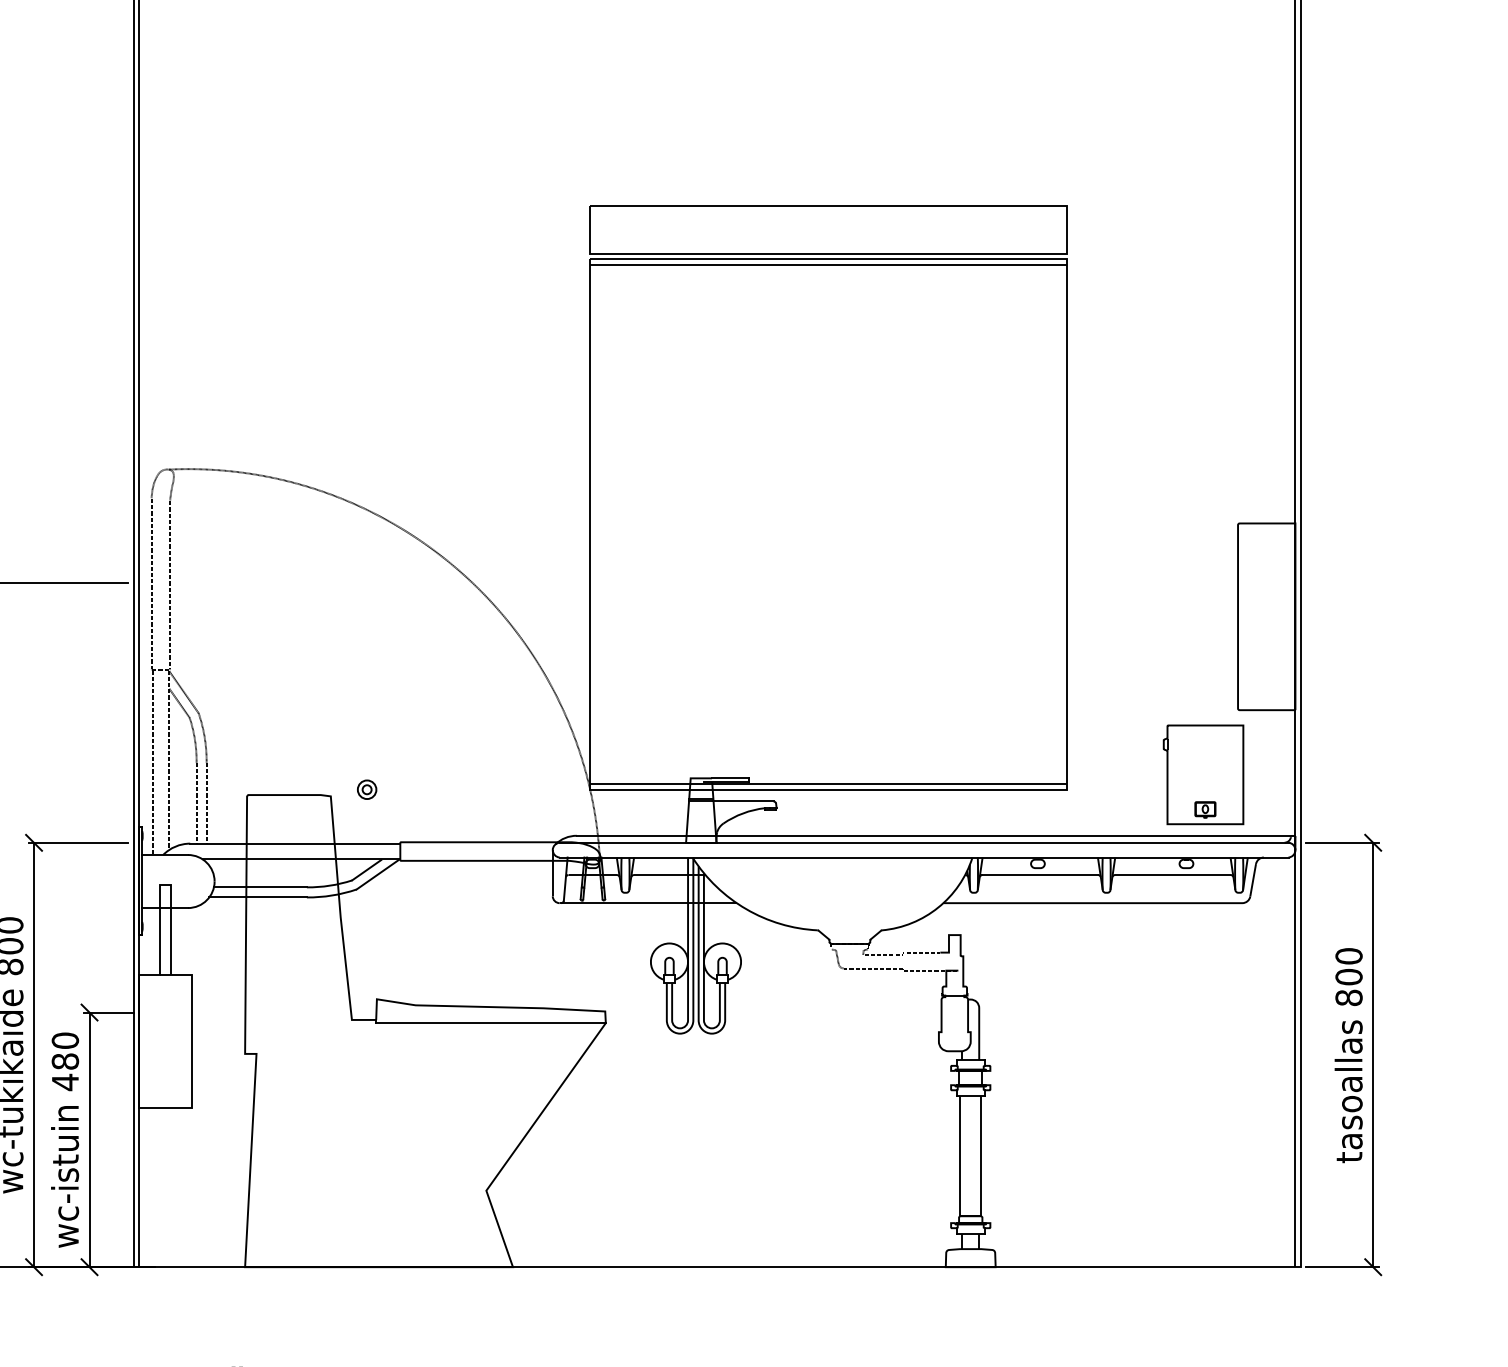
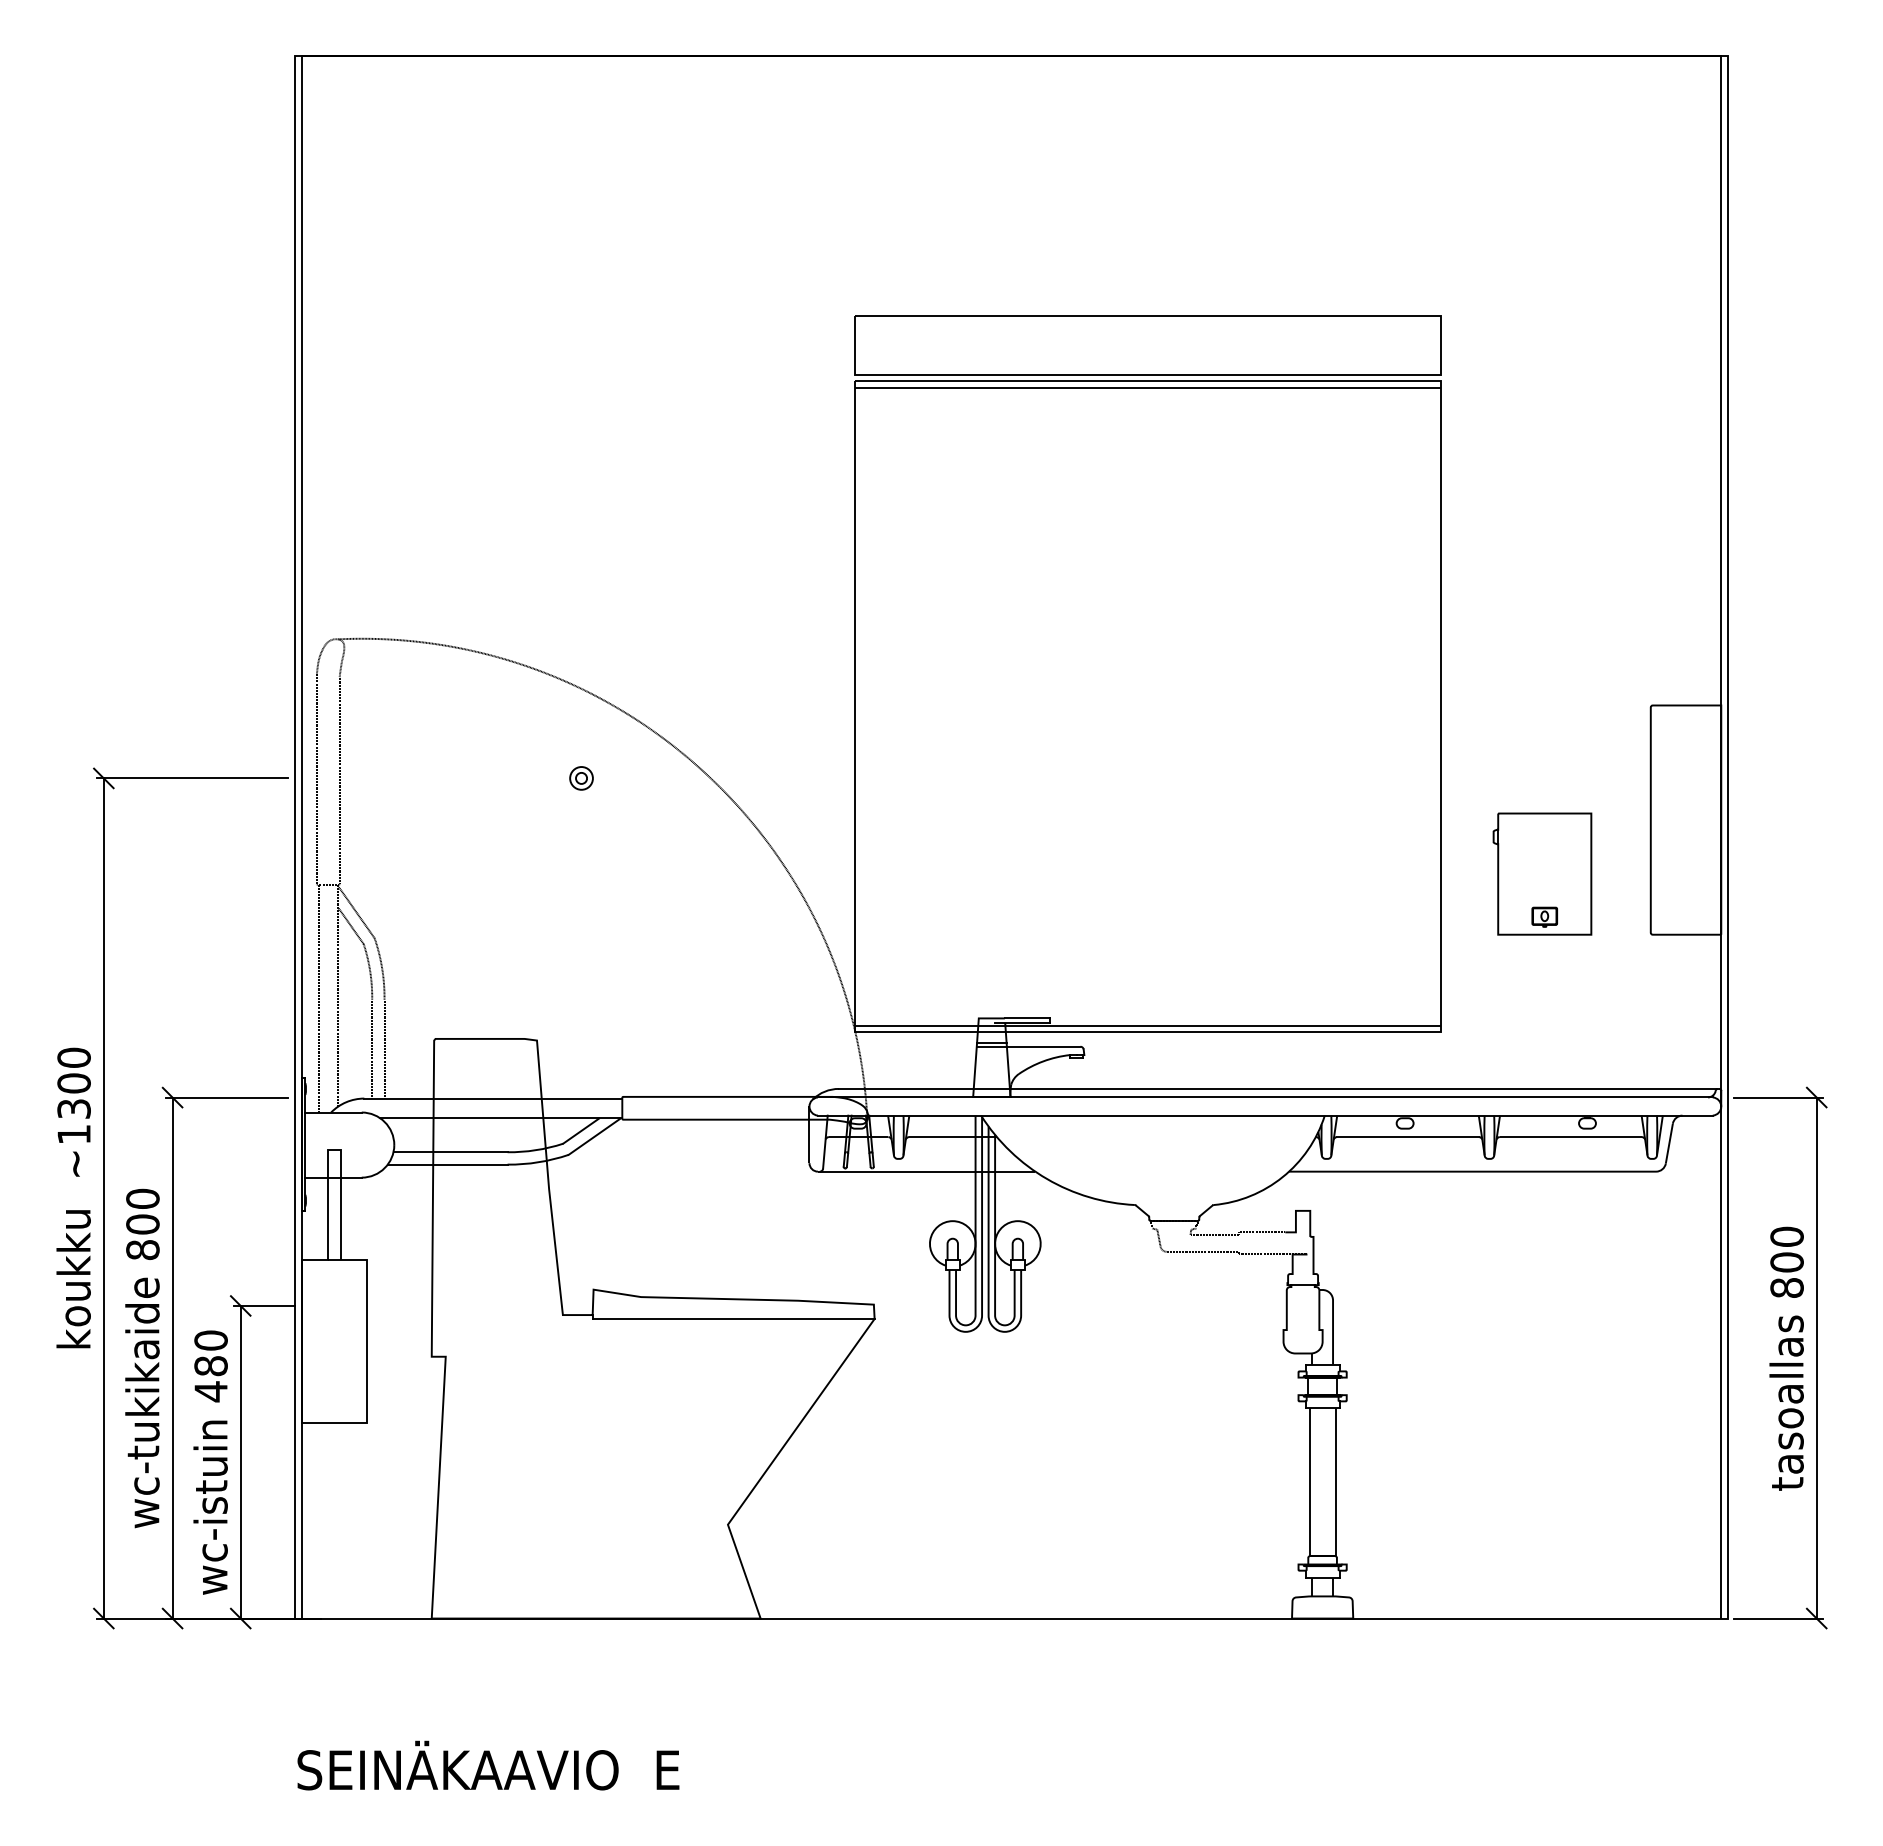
part: (1203, 774) -> (1542, 873), moved
part: (367, 789) -> (581, 778), moved

